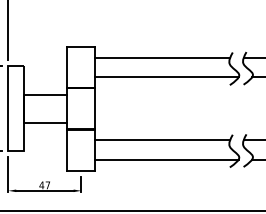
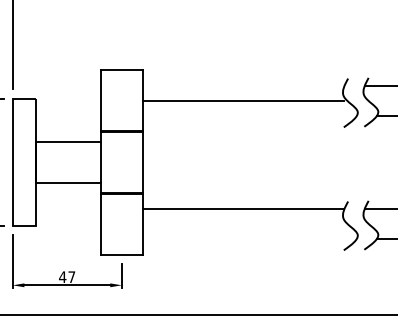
line: (162, 57) -> (243, 100), moved
line: (166, 77) -> (249, 115), removed
line: (166, 159) -> (249, 238), removed

